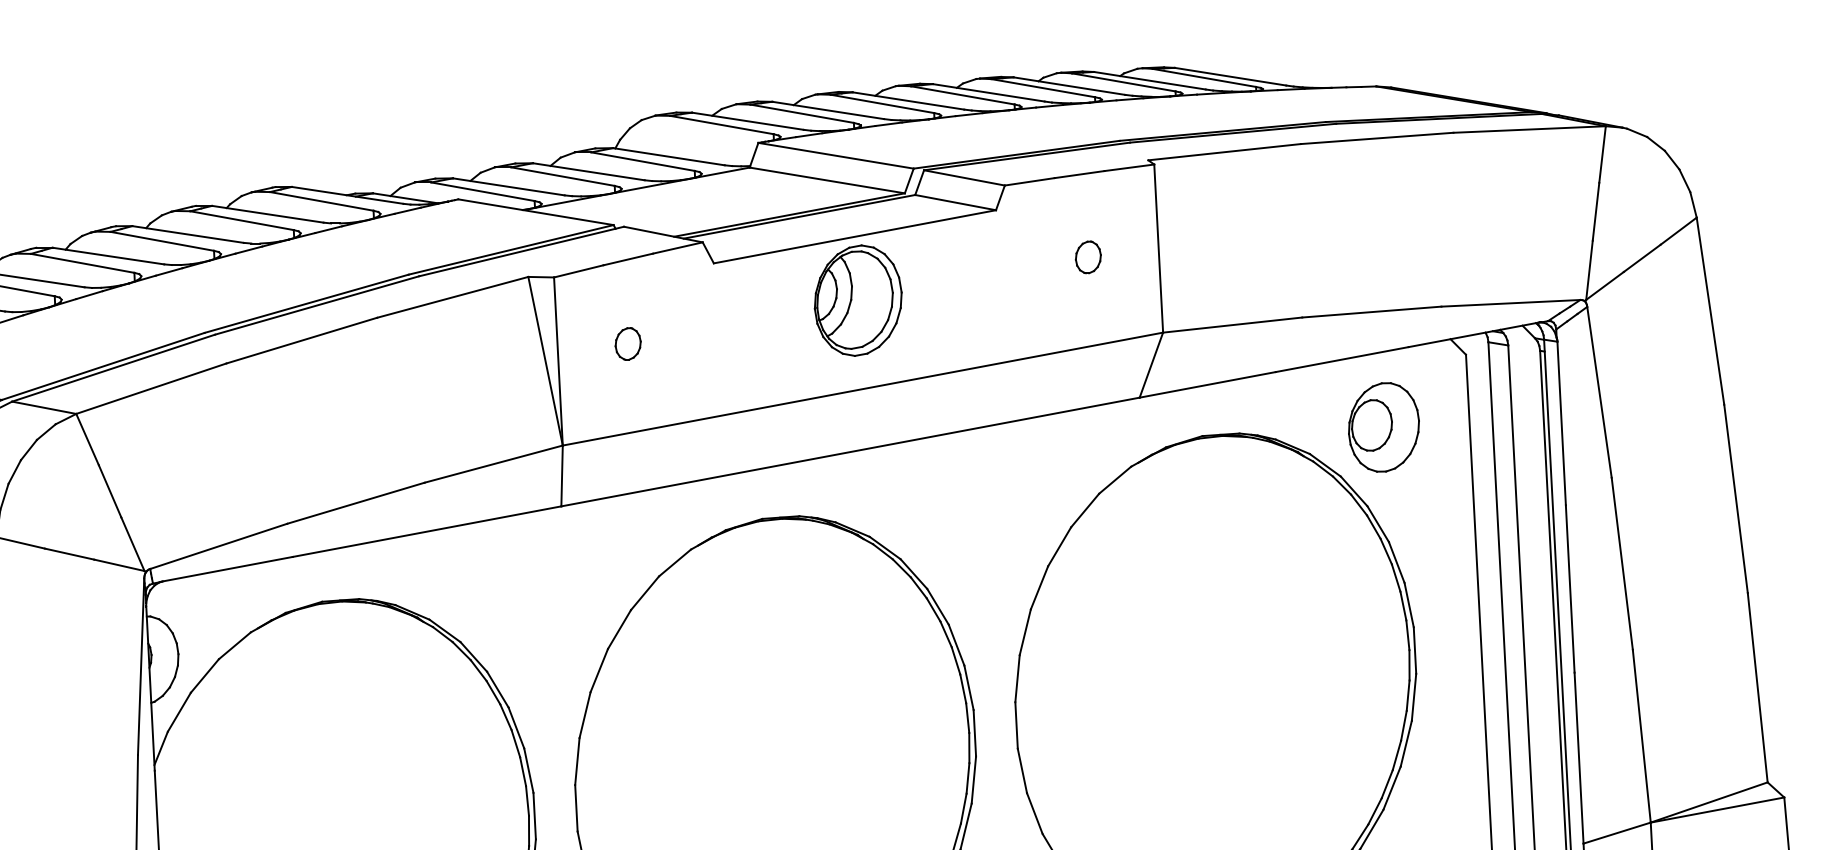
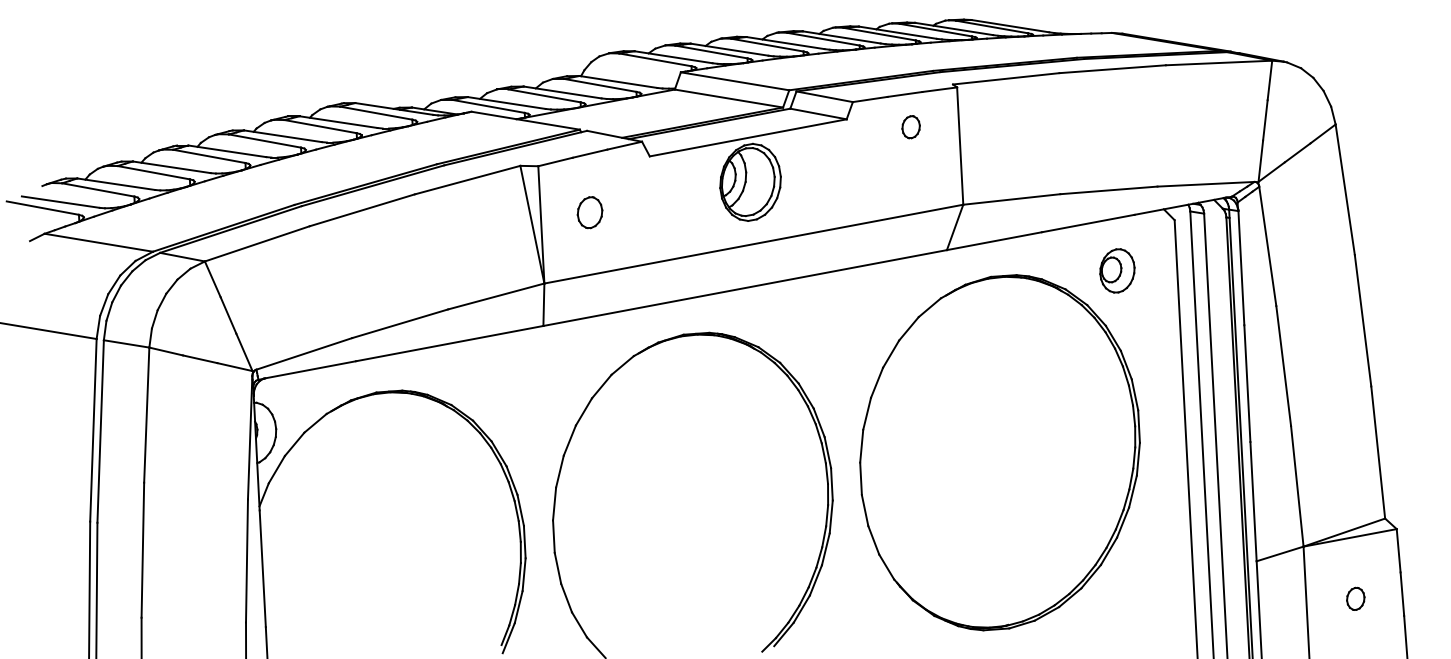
part: (1087, 257) -> (910, 127), moved
part: (627, 343) -> (589, 212), size x1.4
part: (1384, 426) -> (1117, 270), size x0.7

